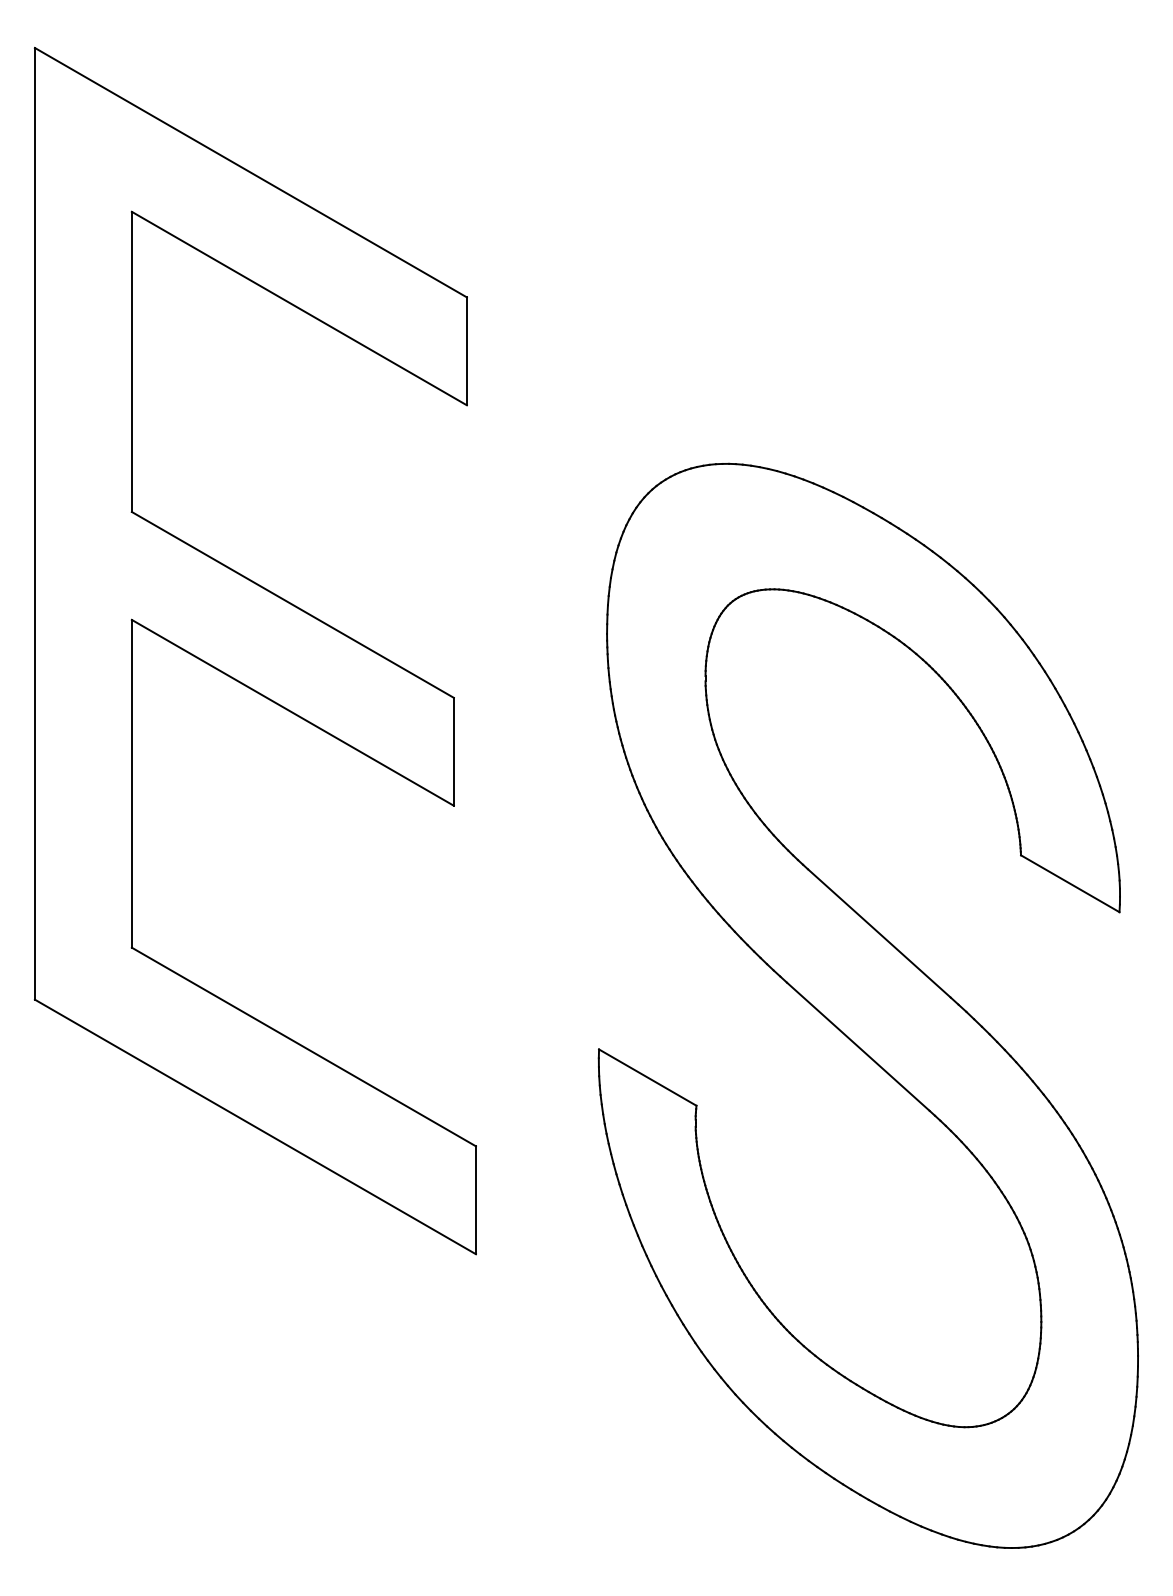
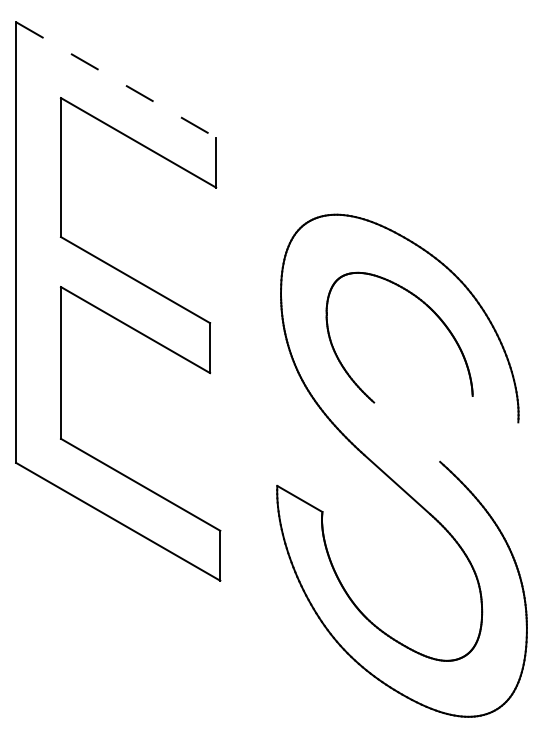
line: (251, 171) -> (116, 79), solid -> dashed
line: (1070, 884) -> (495, 409), removed
line: (880, 931) -> (407, 431), removed

